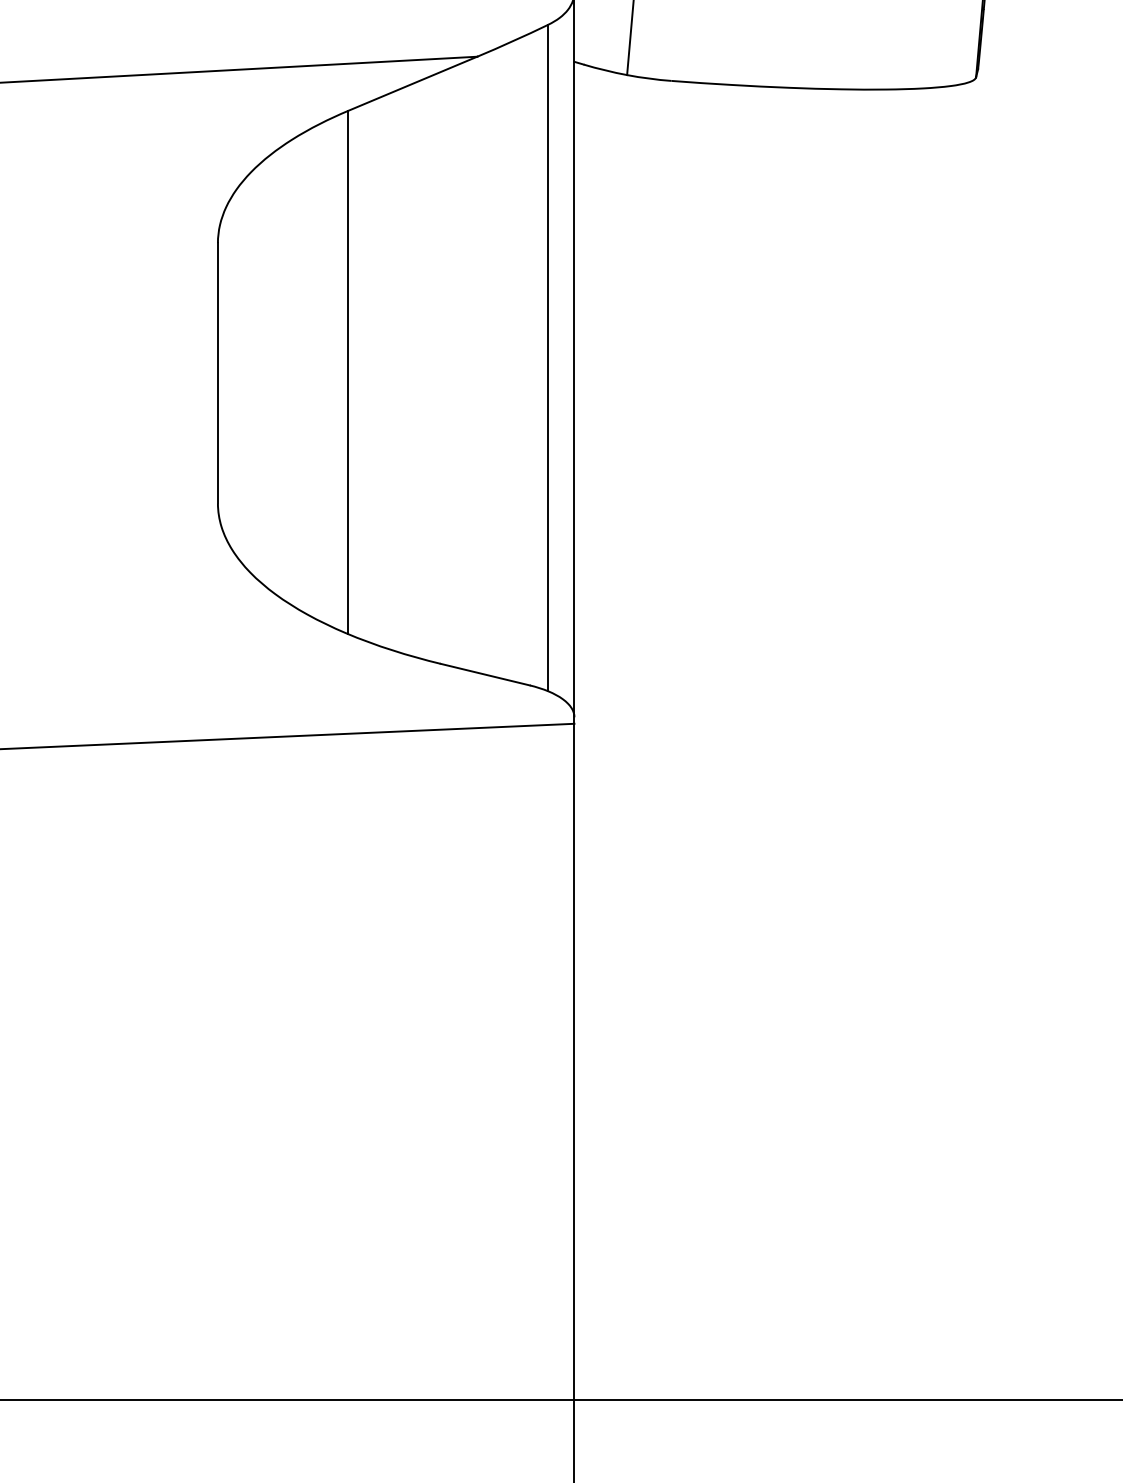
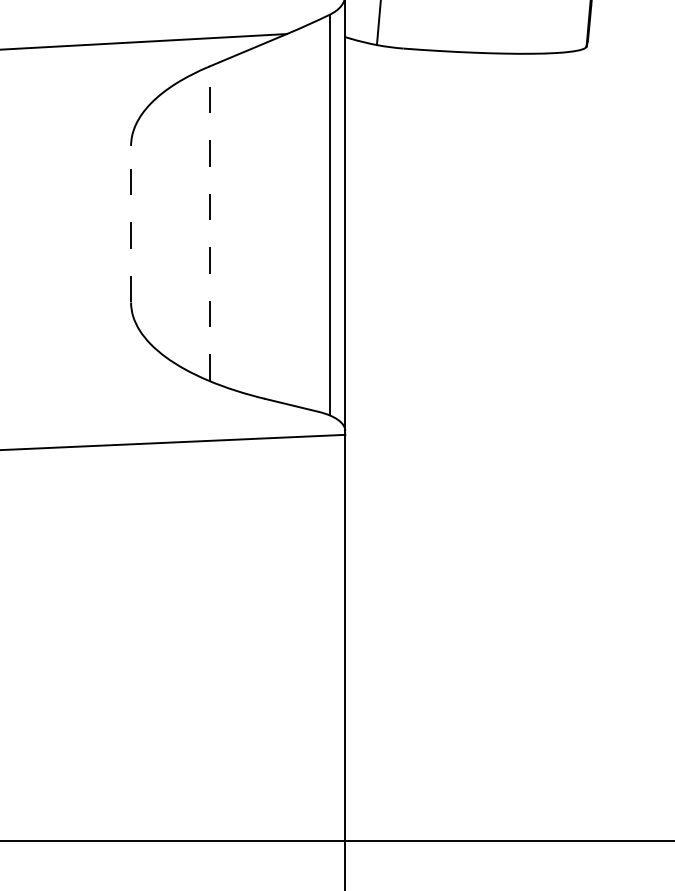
line: (218, 372) -> (131, 223), solid -> dashed
line: (348, 372) -> (209, 223), solid -> dashed

